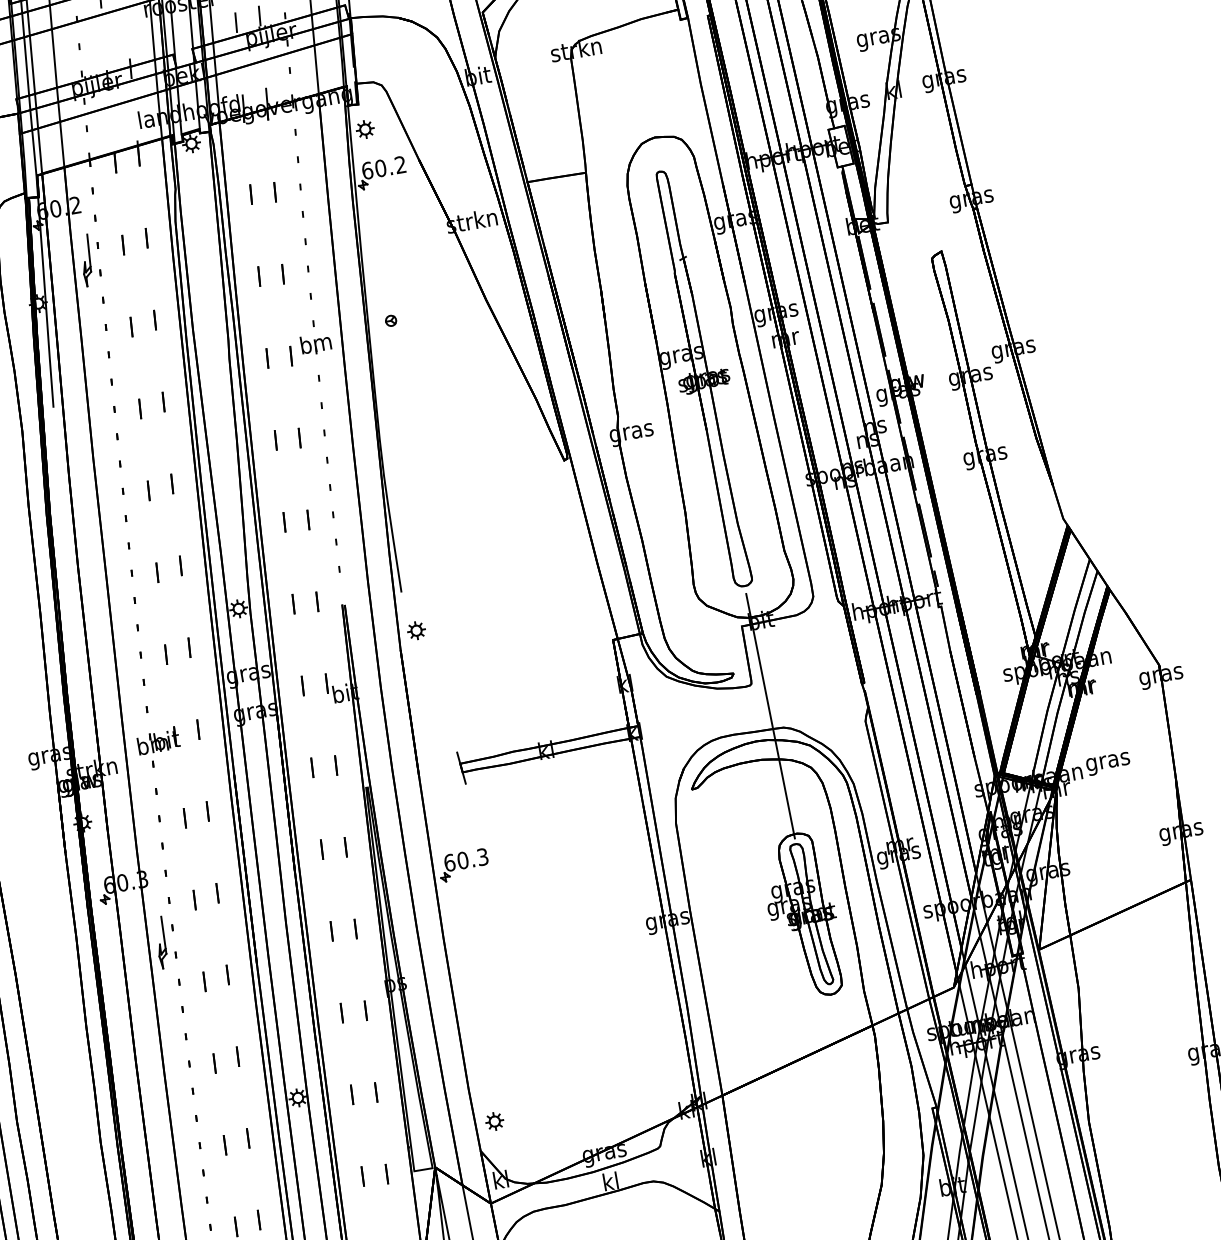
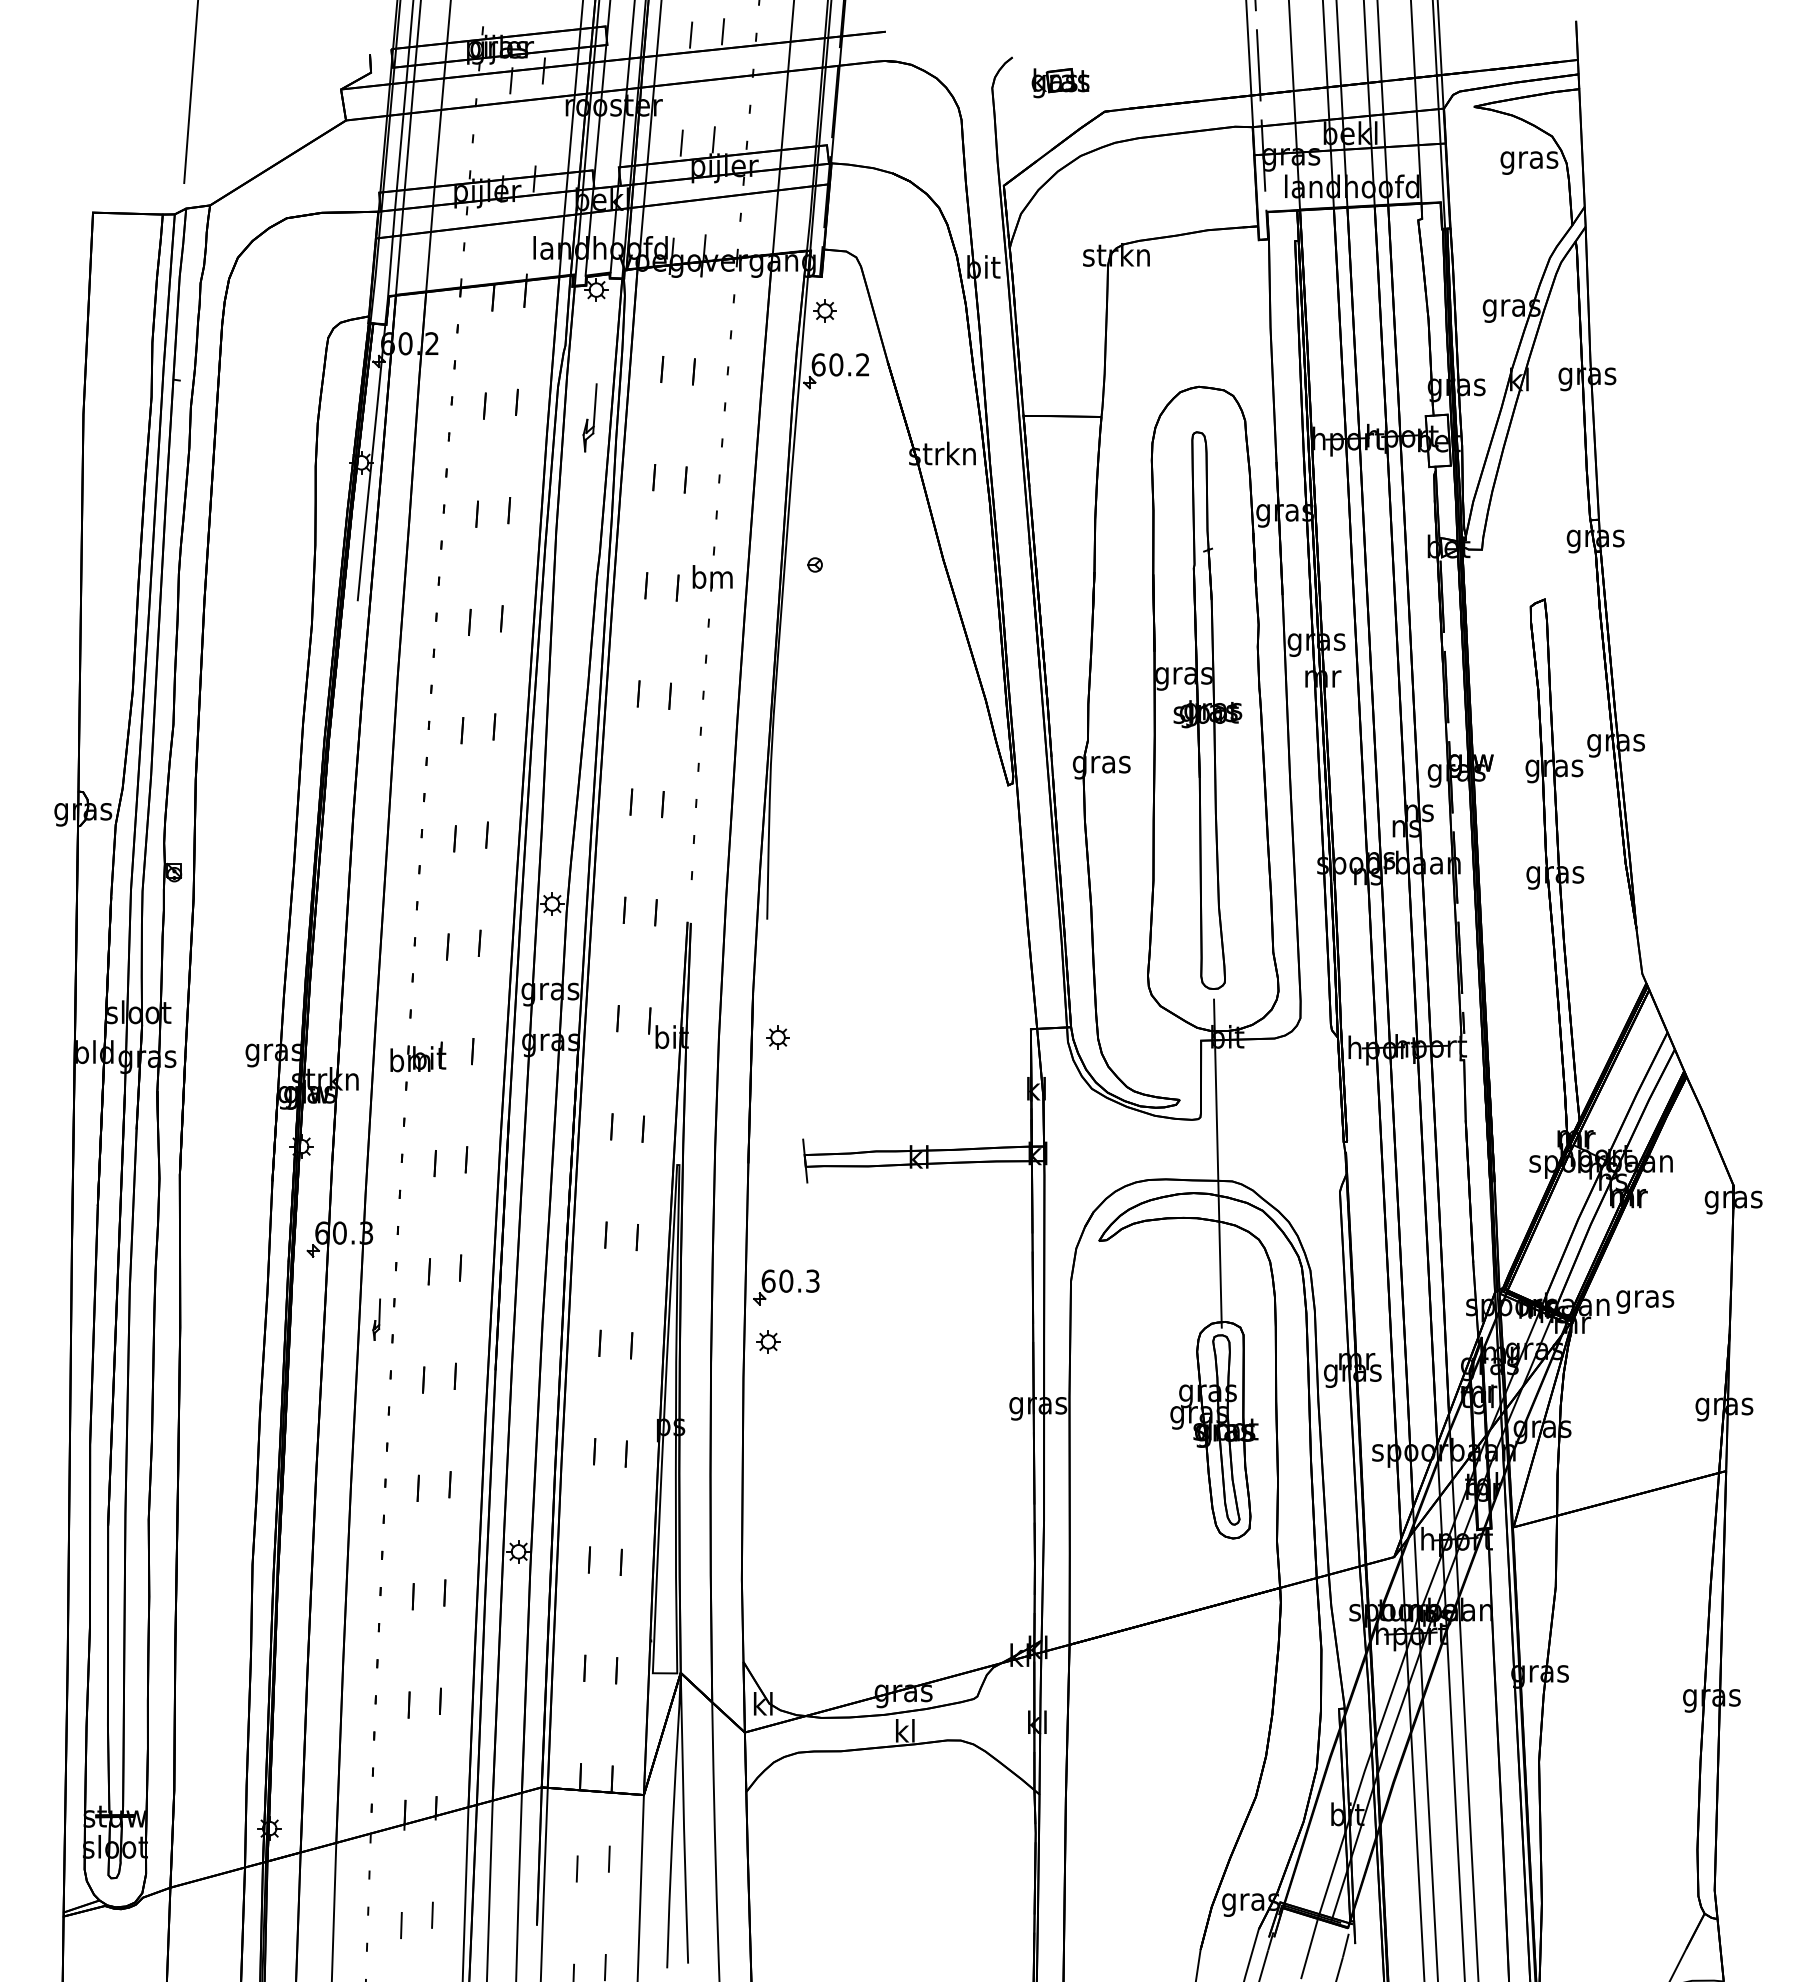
part: (86, 260) -> (589, 417), moved
part: (416, 630) -> (777, 1037), moved
part: (161, 942) -> (376, 1319), size x0.6
part: (494, 1121) -> (768, 1341), moved

